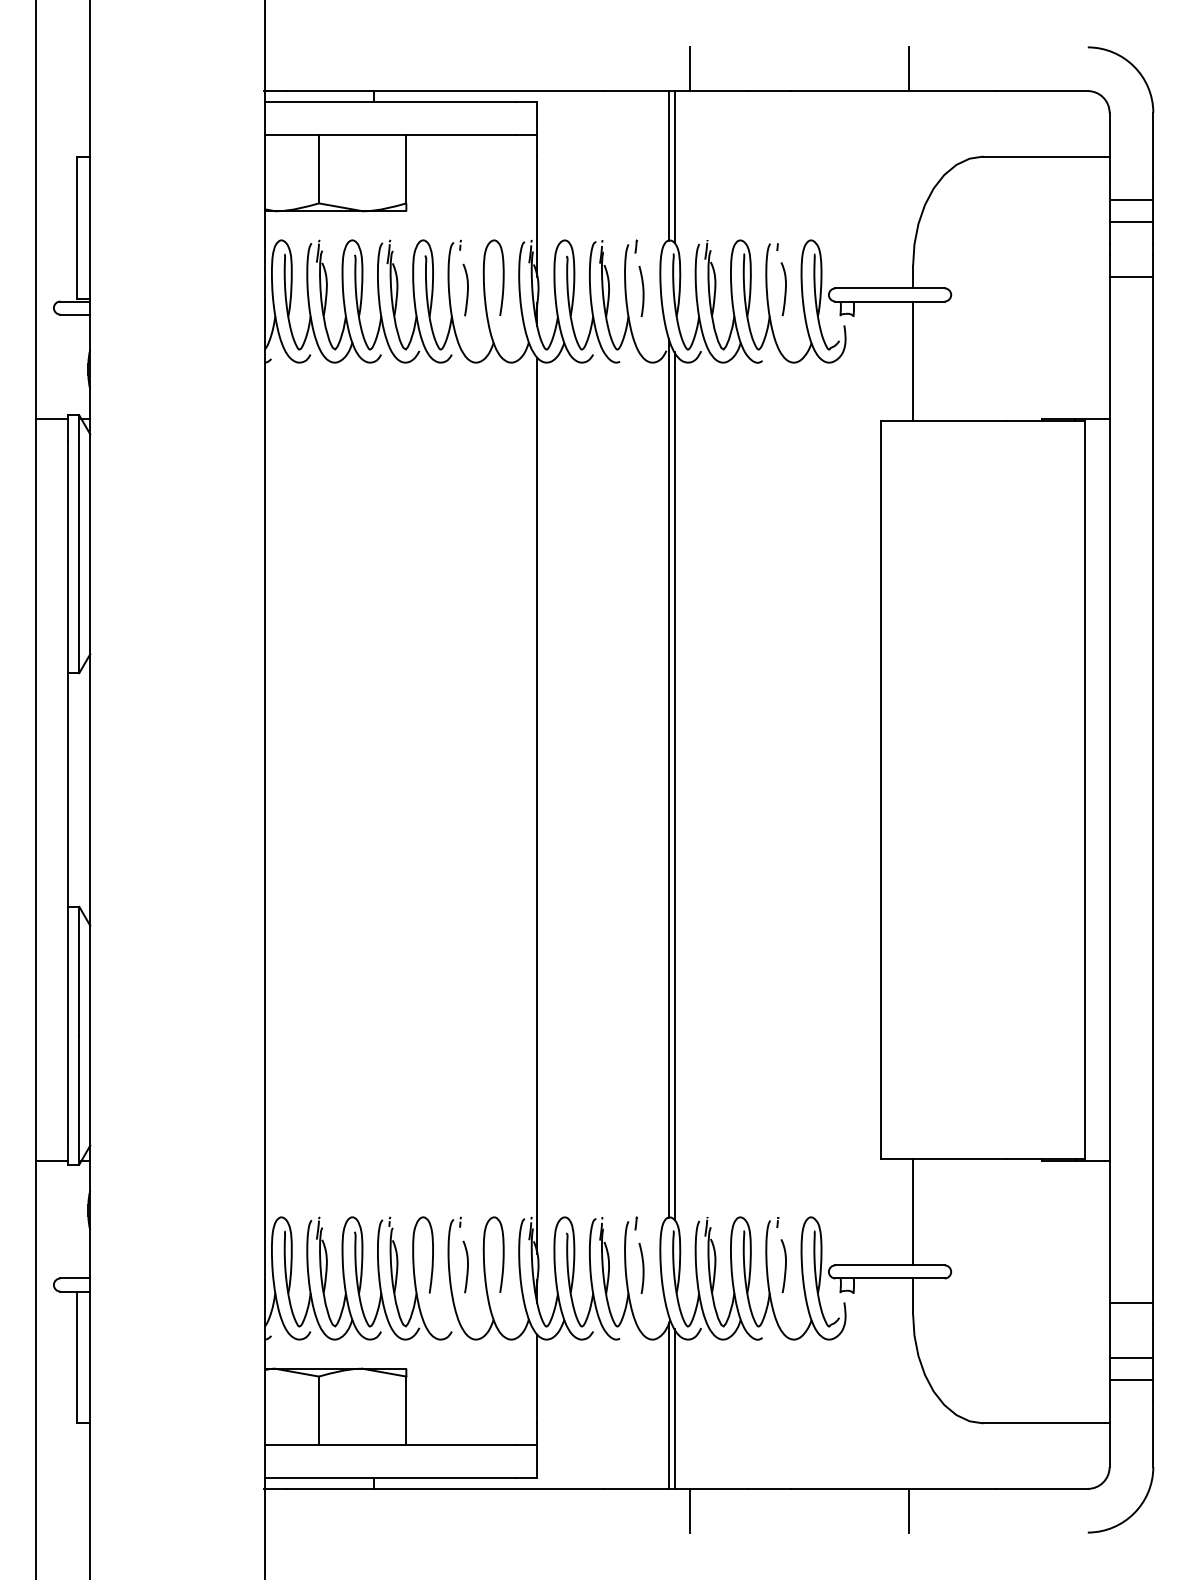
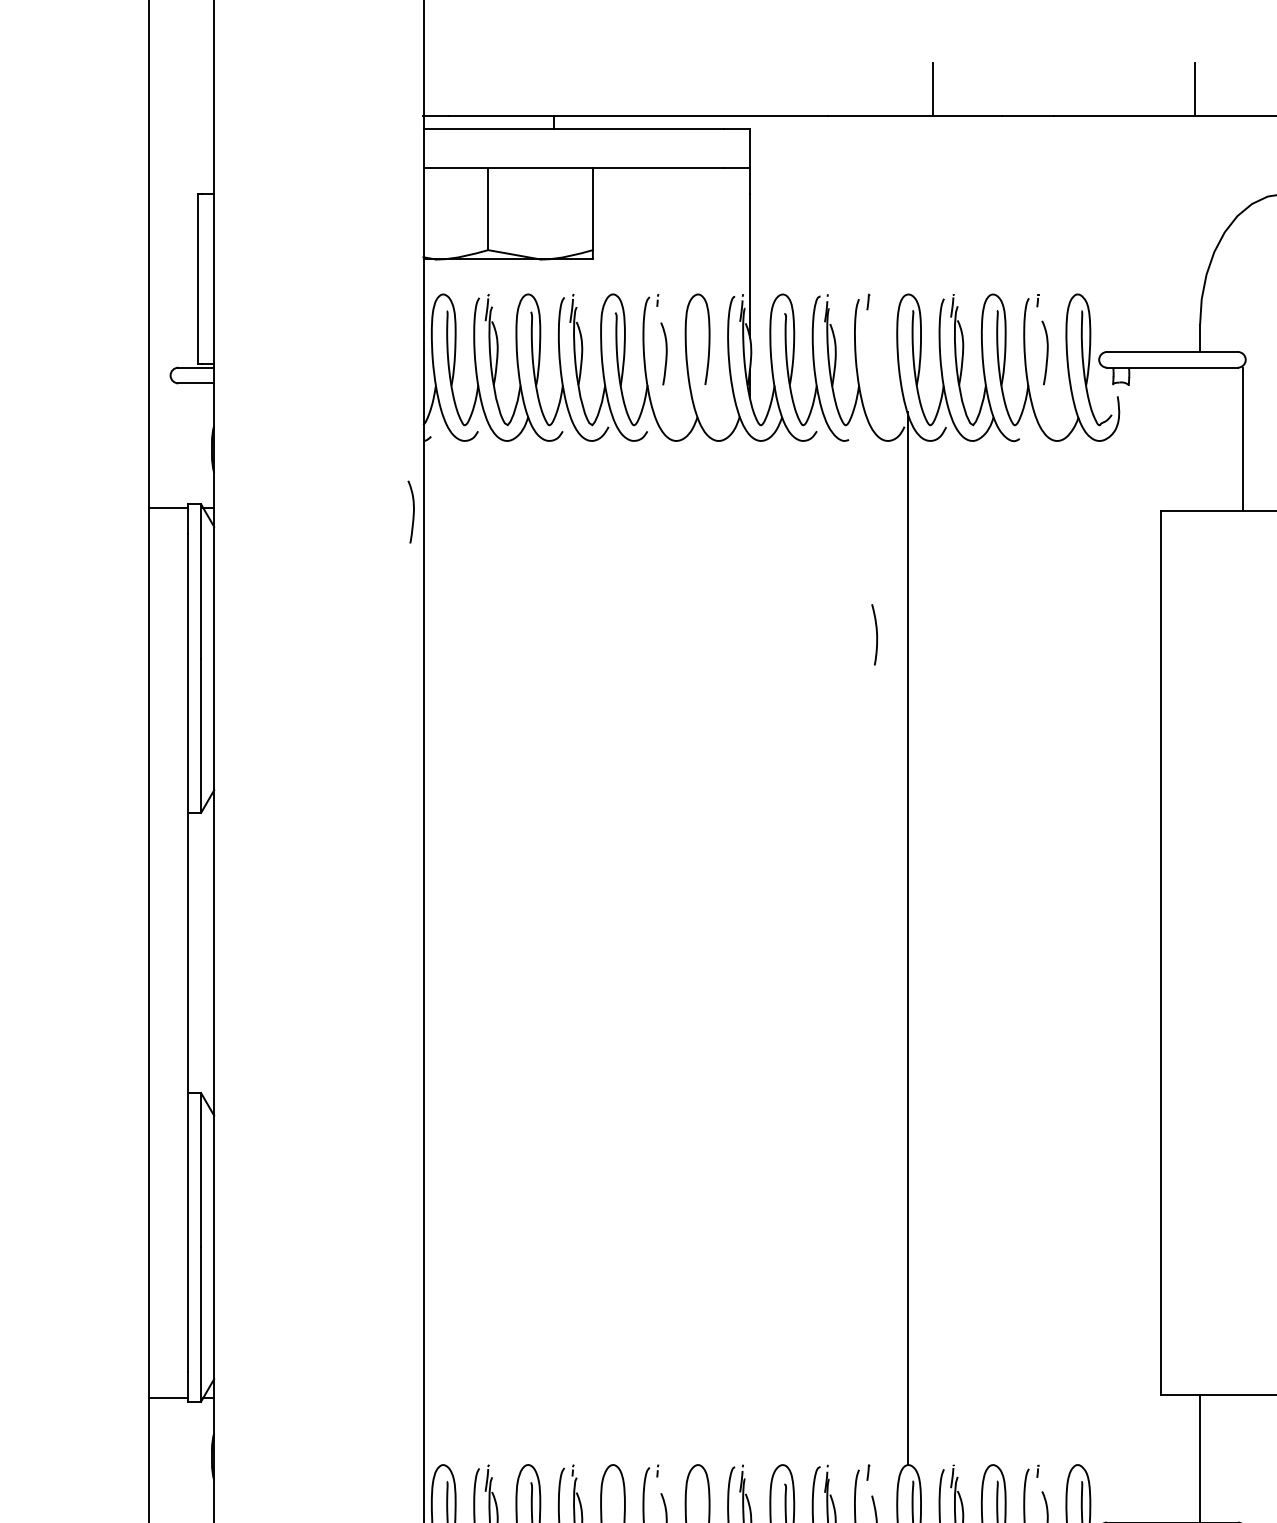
line: (669, 165) -> (908, 204), removed
line: (674, 167) -> (914, 207), removed
curve: (642, 291) -> (875, 634), moved
line: (913, 360) -> (1243, 438), moved
curve: (256, 421) -> (413, 511), added
line: (674, 786) -> (914, 948), removed
line: (537, 805) -> (750, 971), removed

